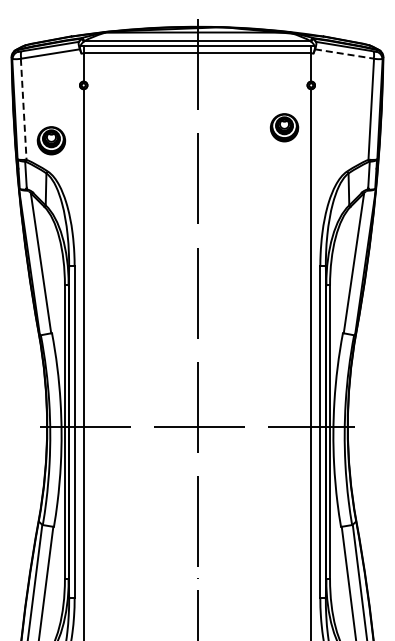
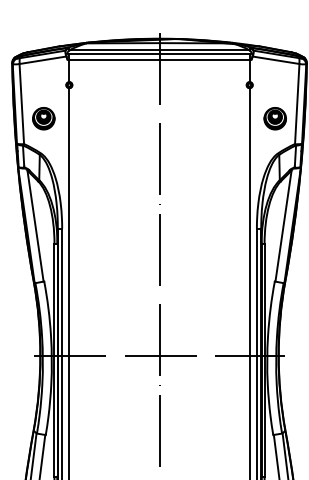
line: (344, 53) -> (276, 59), dashed -> solid
line: (23, 109) -> (21, 104), dashed -> solid
part: (284, 127) -> (275, 118), moved
part: (51, 140) -> (43, 118), moved

